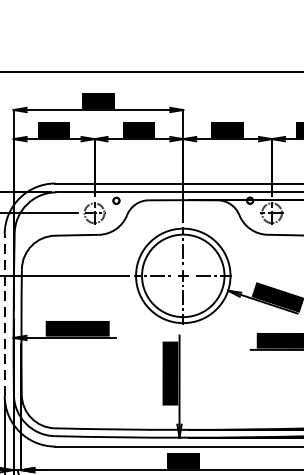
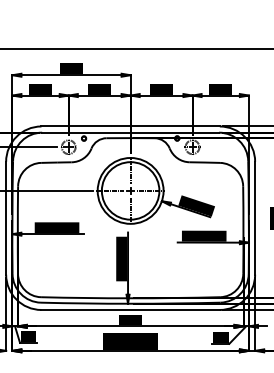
line: (5, 314) -> (6, 217), dashed -> solid

